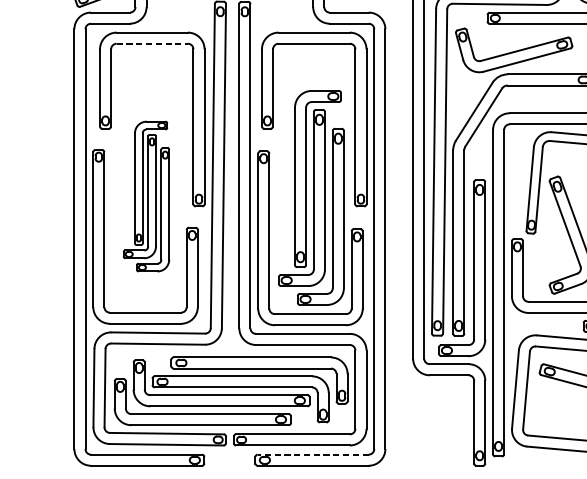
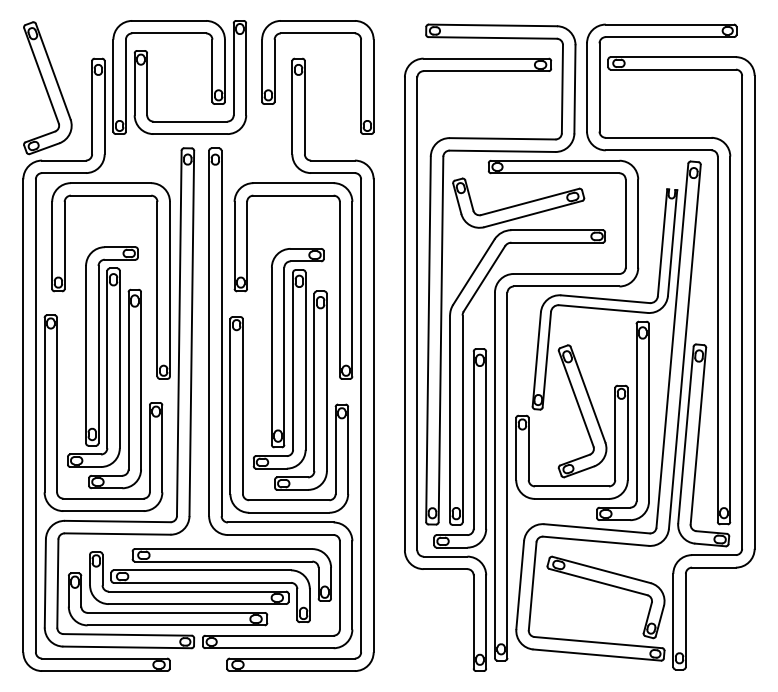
line: (152, 43) -> (111, 195), dashed -> solid
part: (146, 196) -> (104, 367), size x1.43
line: (313, 454) -> (292, 658), dashed -> solid

